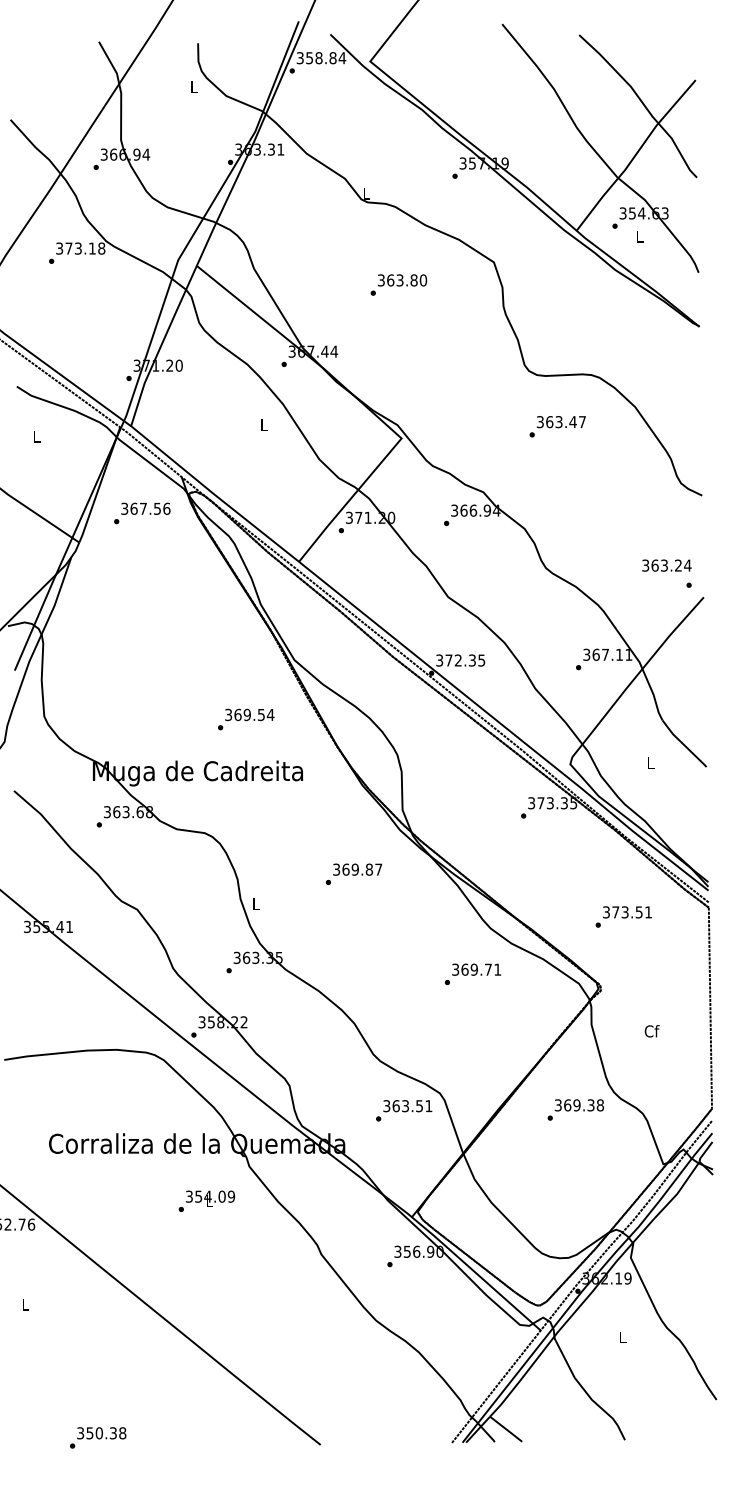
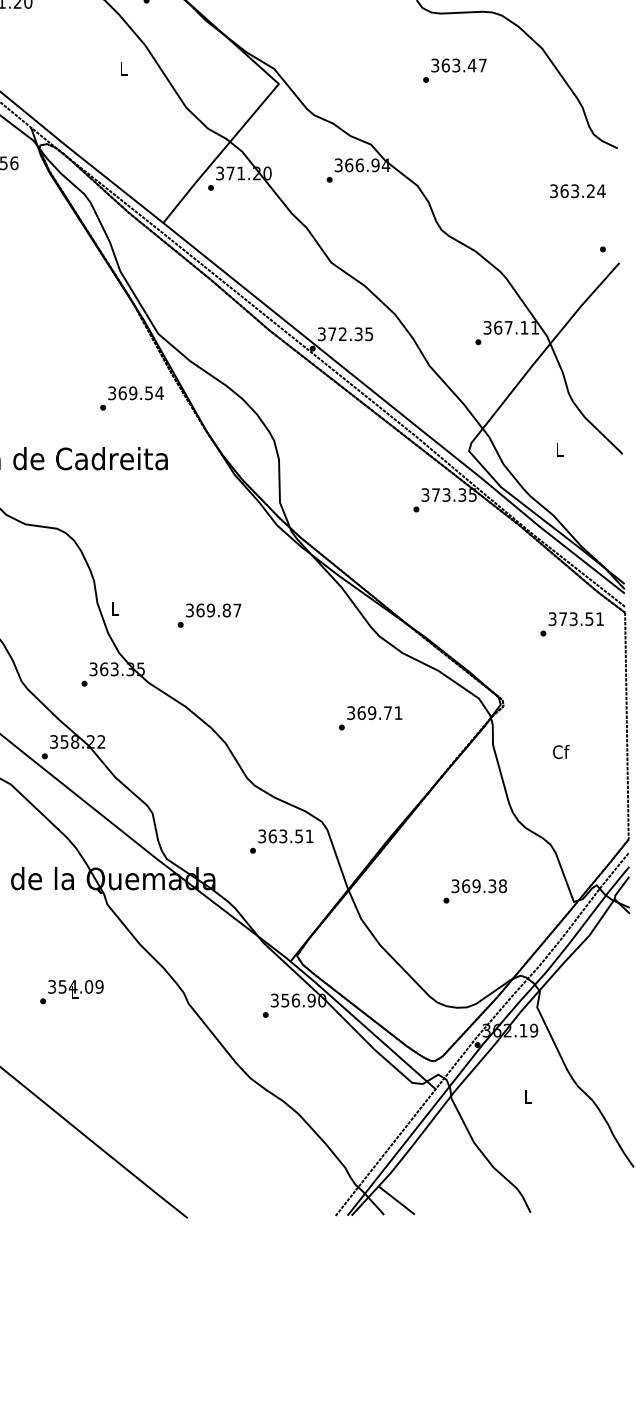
text: (666, 565) -> (577, 191), moved
text: (246, 719) -> (132, 398), moved
text: (353, 873) -> (208, 614), moved
text: (623, 916) -> (571, 623), moved
text: (472, 974) -> (370, 718), moved
text: (575, 1109) -> (474, 890), moved
text: (206, 1200) -> (71, 991), moved

